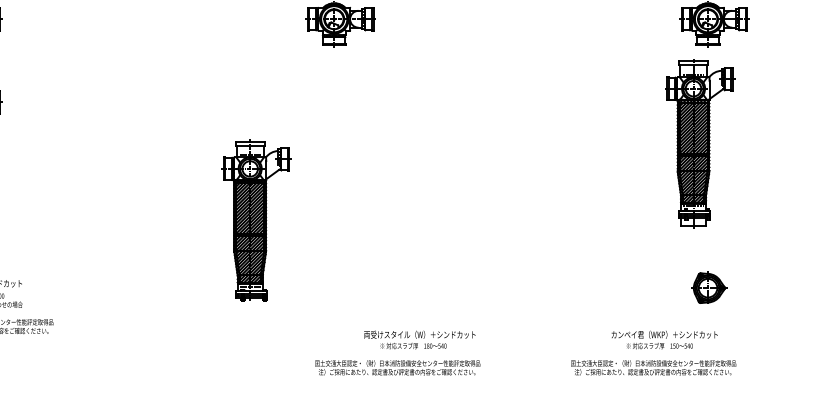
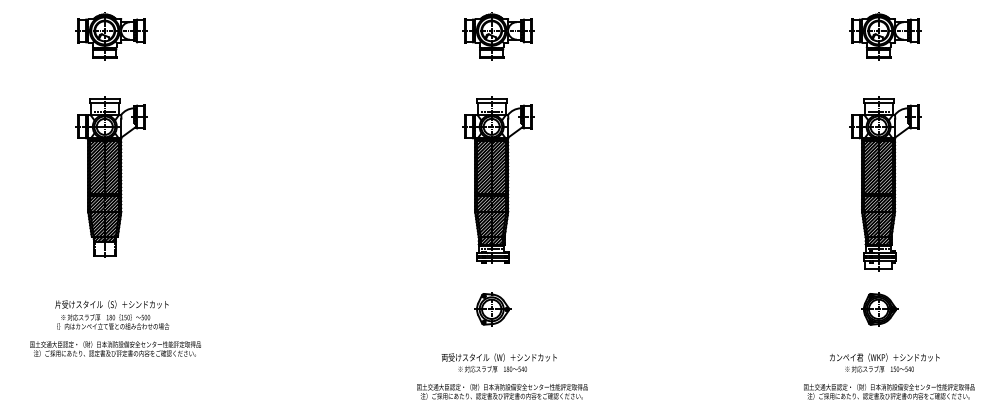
part: (700, 143) -> (885, 183), moved
part: (256, 219) -> (498, 179), moved
part: (335, 288) -> (492, 309), added
text: (419, 339) -> (498, 362), moved
text: (664, 339) -> (884, 362), moved
text: (397, 367) -> (502, 391), moved
text: (653, 367) -> (889, 391), moved

